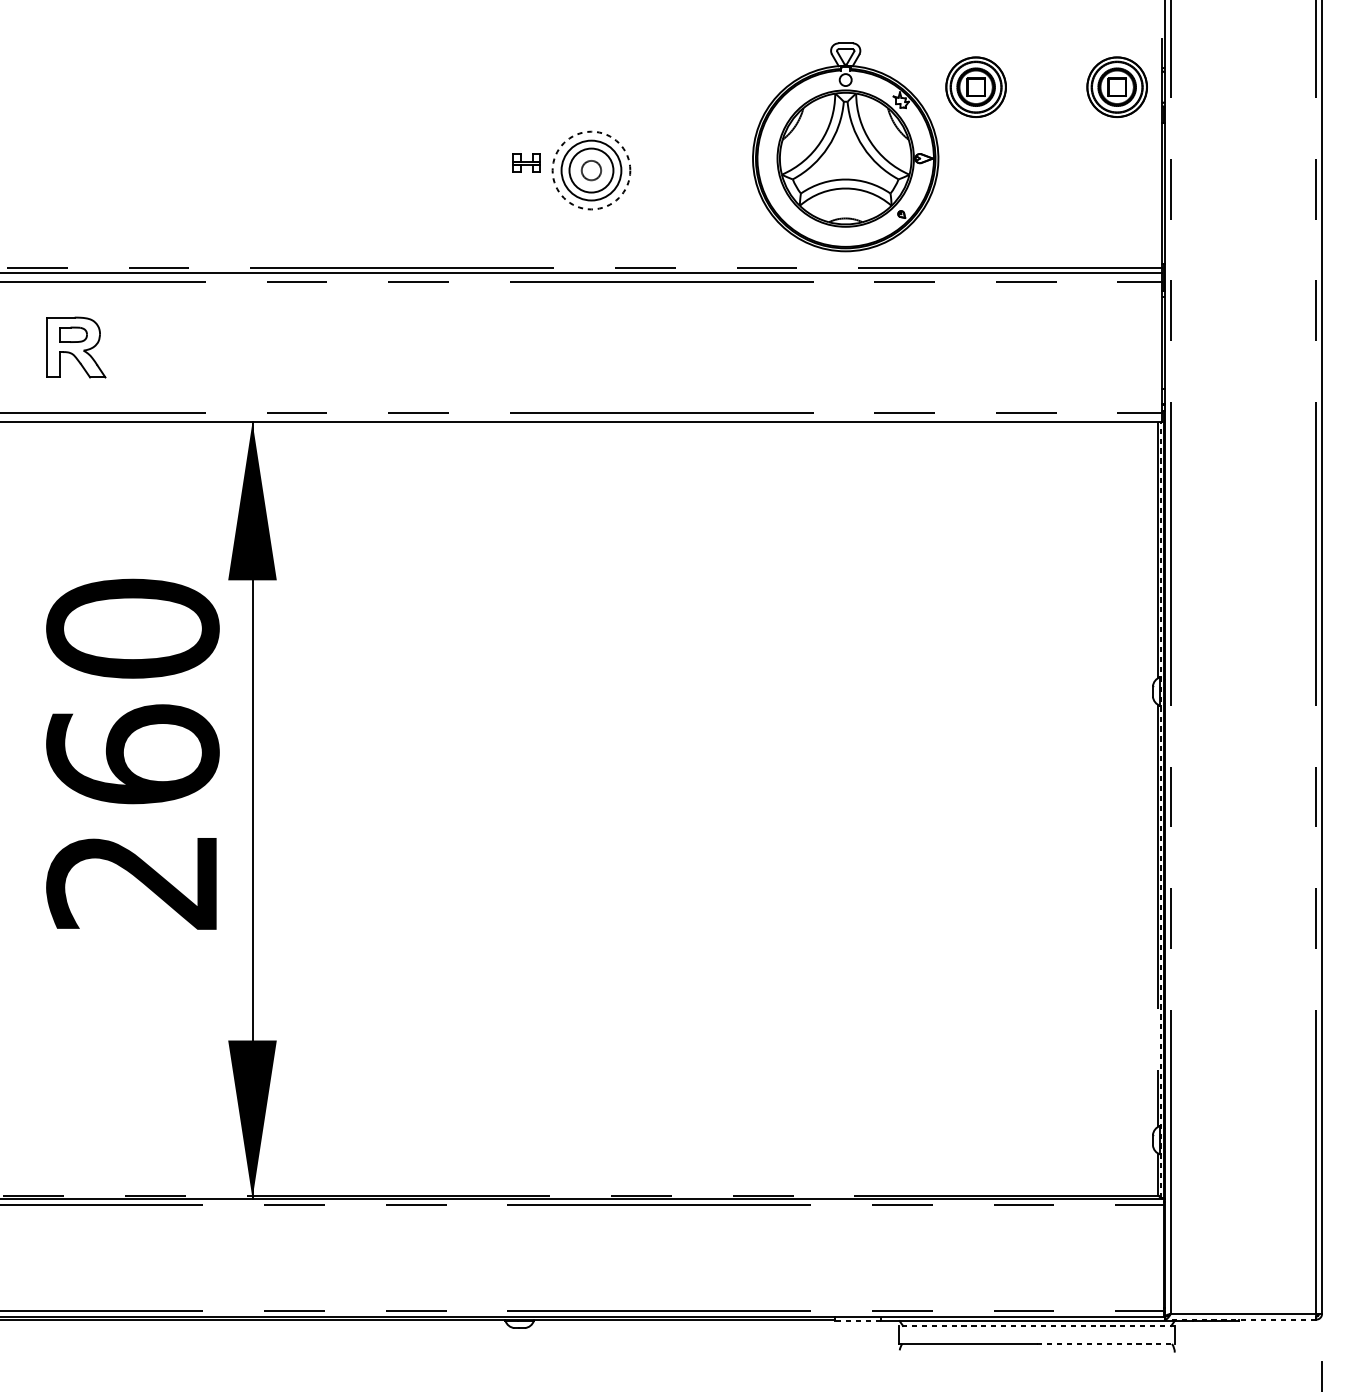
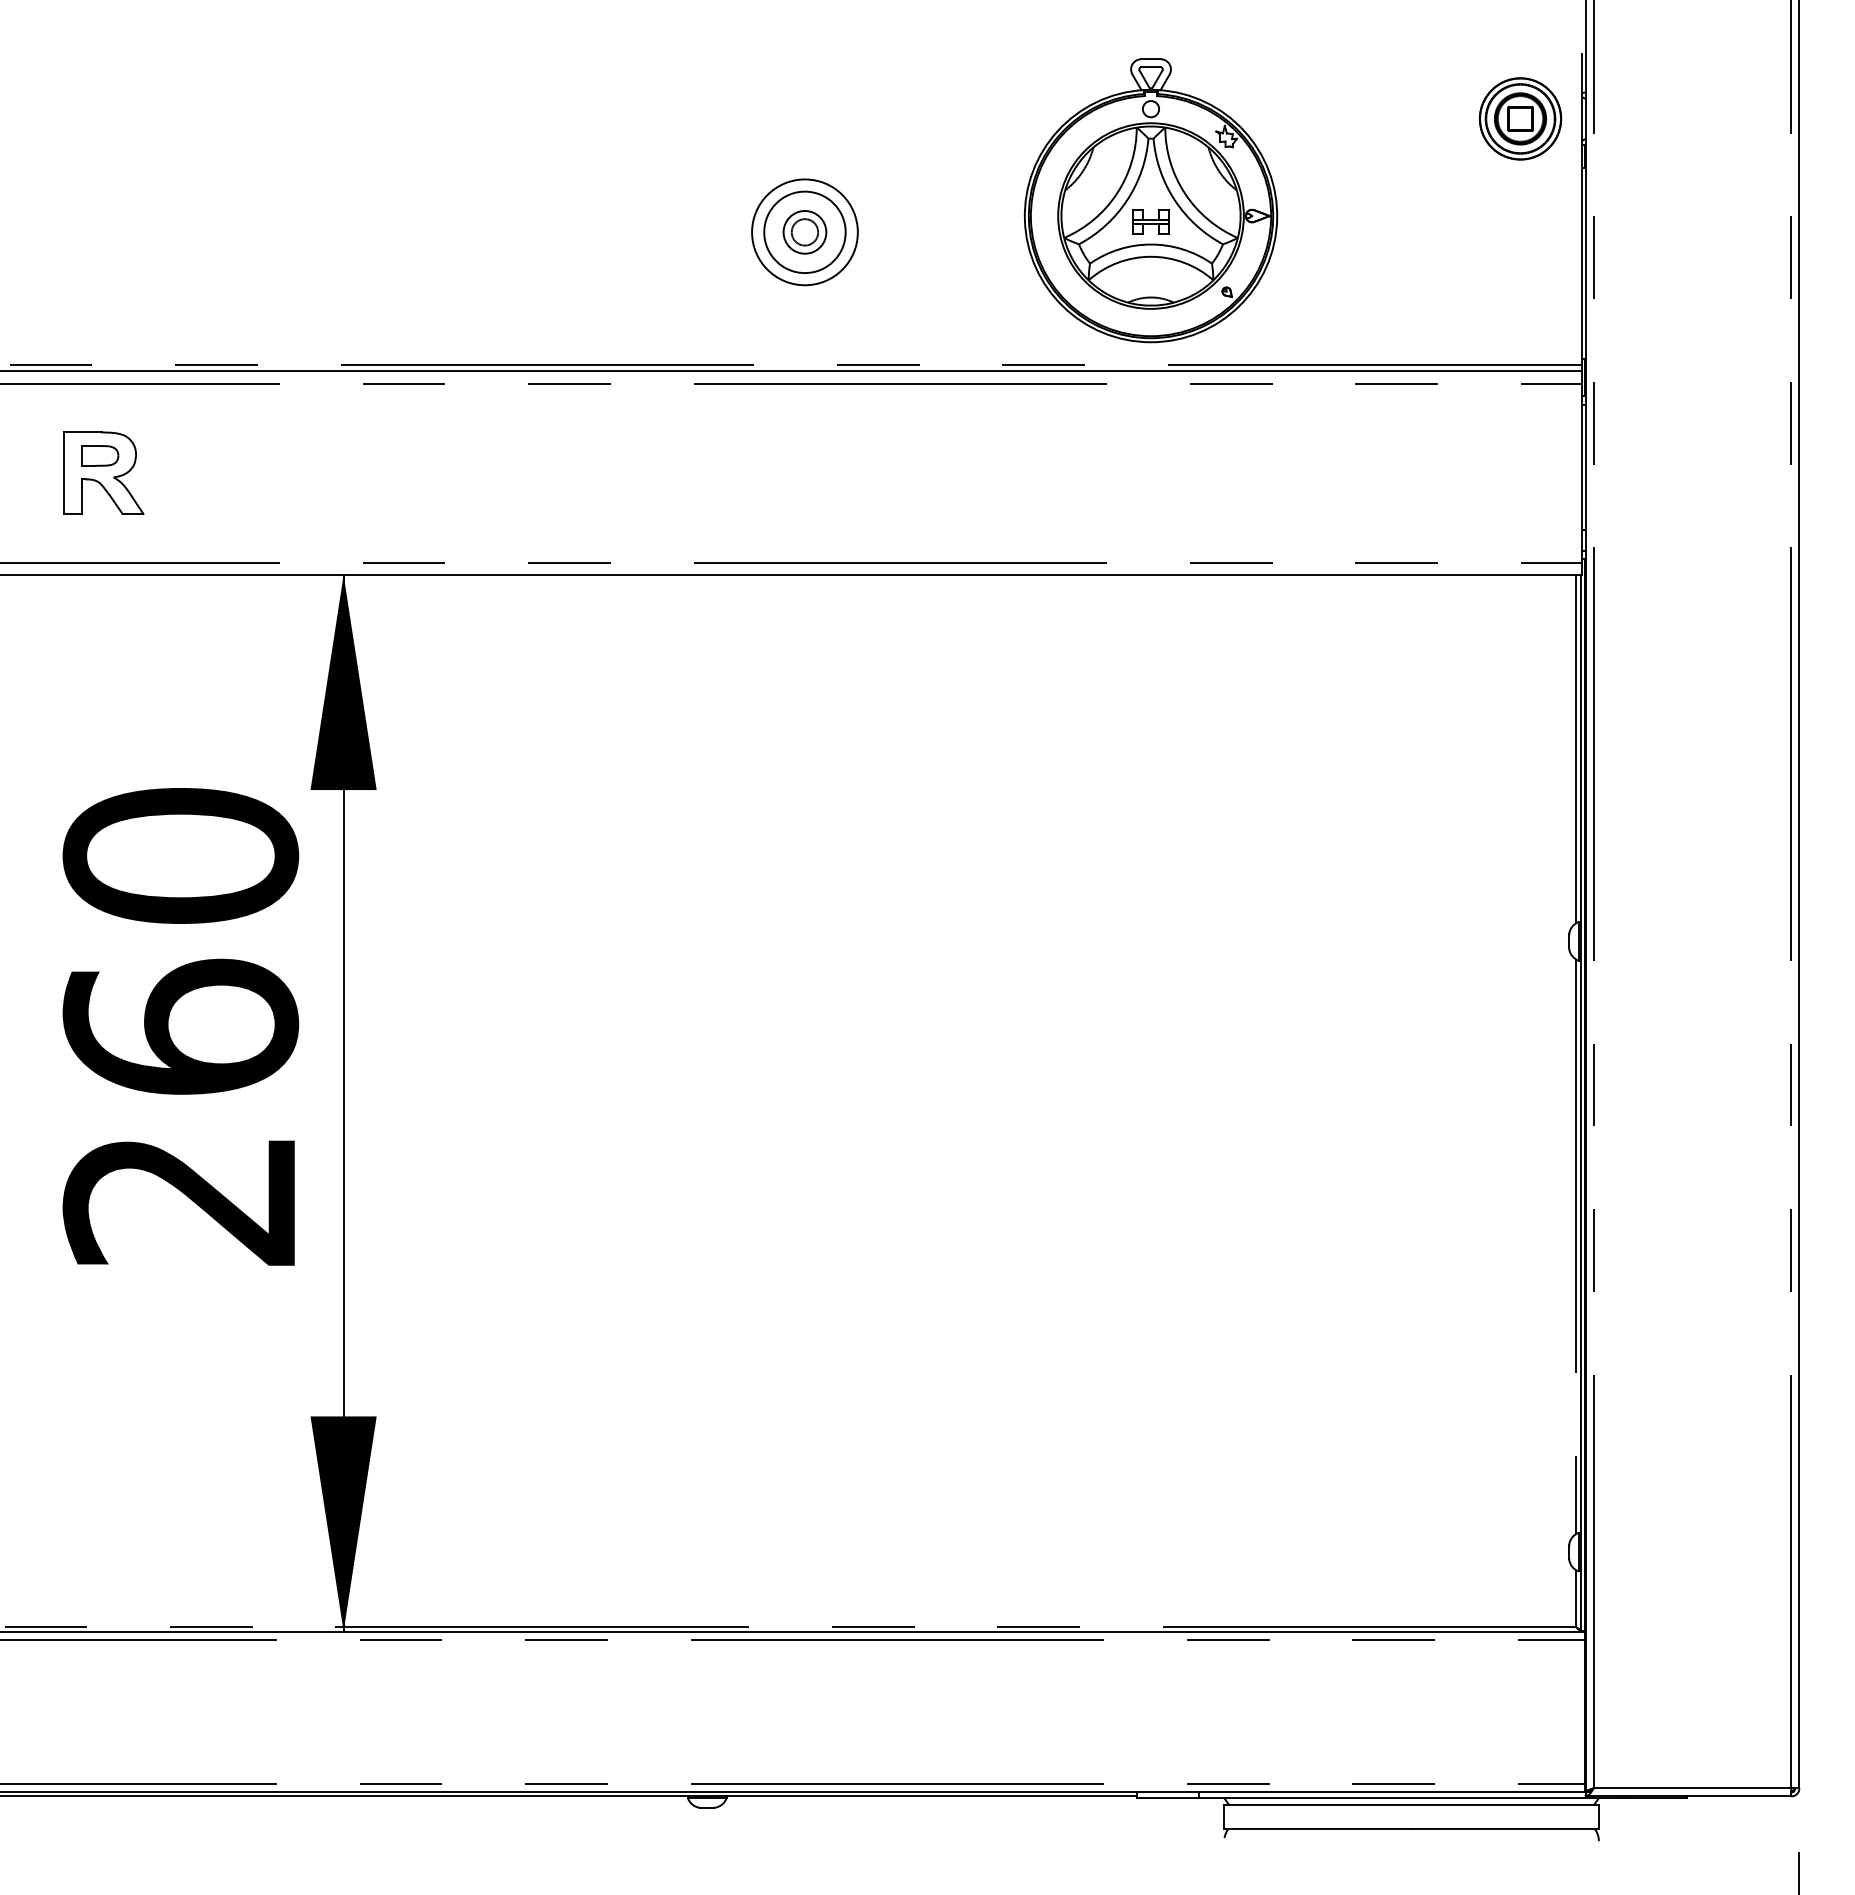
part: (976, 86) -> (1328, 118), removed
part: (526, 162) -> (1150, 221), moved
circle: (591, 170) -> (804, 232), dashed -> solid
circle: (591, 170) -> (804, 232), size x0.71
line: (1161, 809) -> (1580, 1102), dashed -> solid
line: (1240, 1319) -> (1688, 1796), dashed -> solid
line: (857, 1321) -> (1167, 1798), dashed -> solid
line: (1037, 1325) -> (1411, 1804), dashed -> solid
line: (1106, 1344) -> (1505, 1829), dashed -> solid

